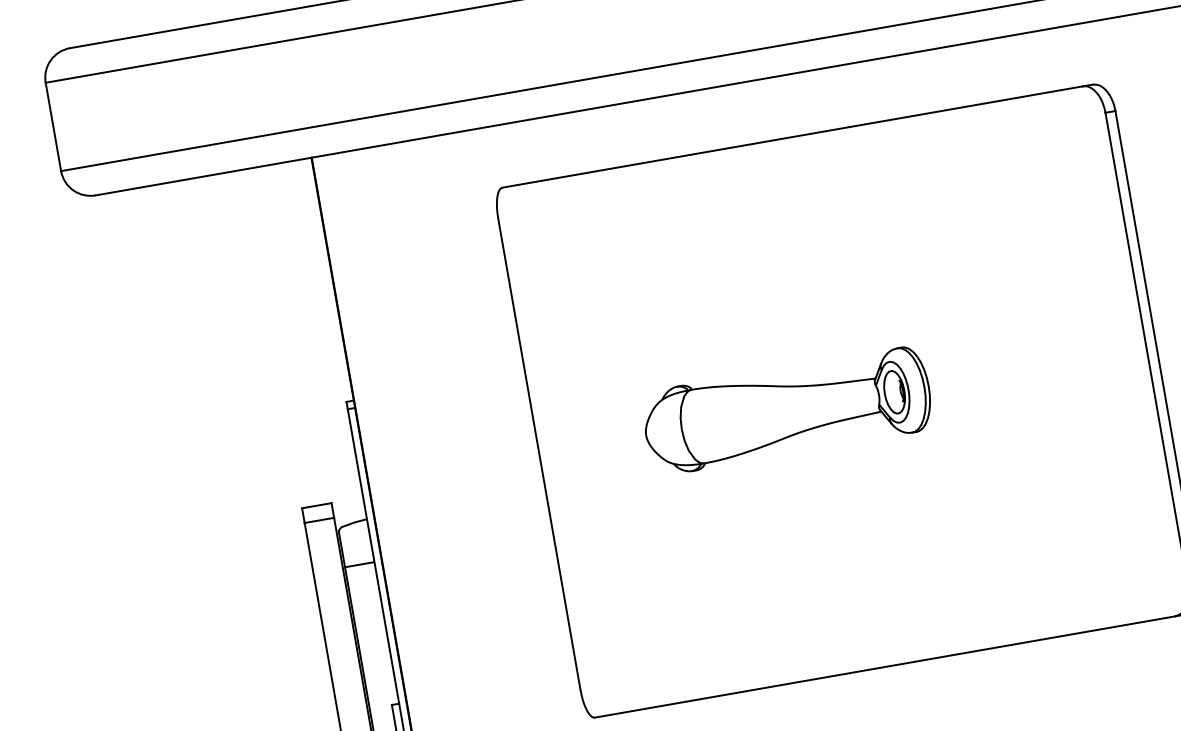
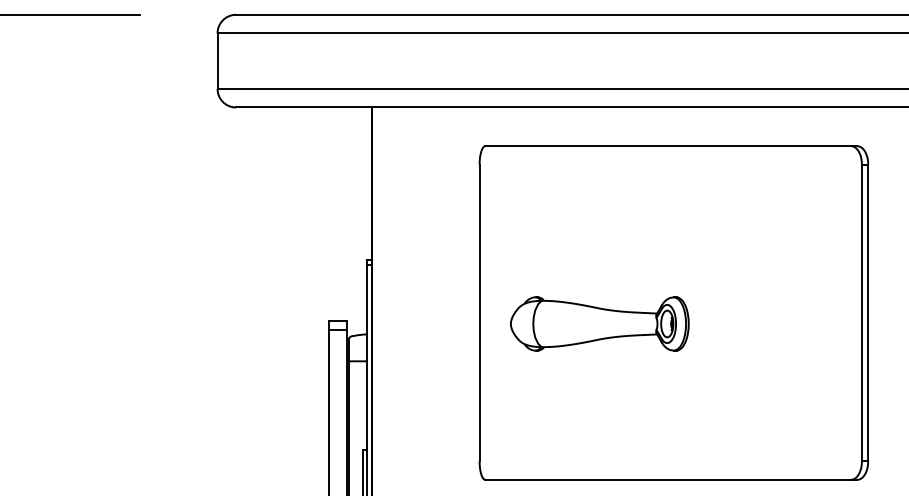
part: (786, 410) -> (599, 323), moved

